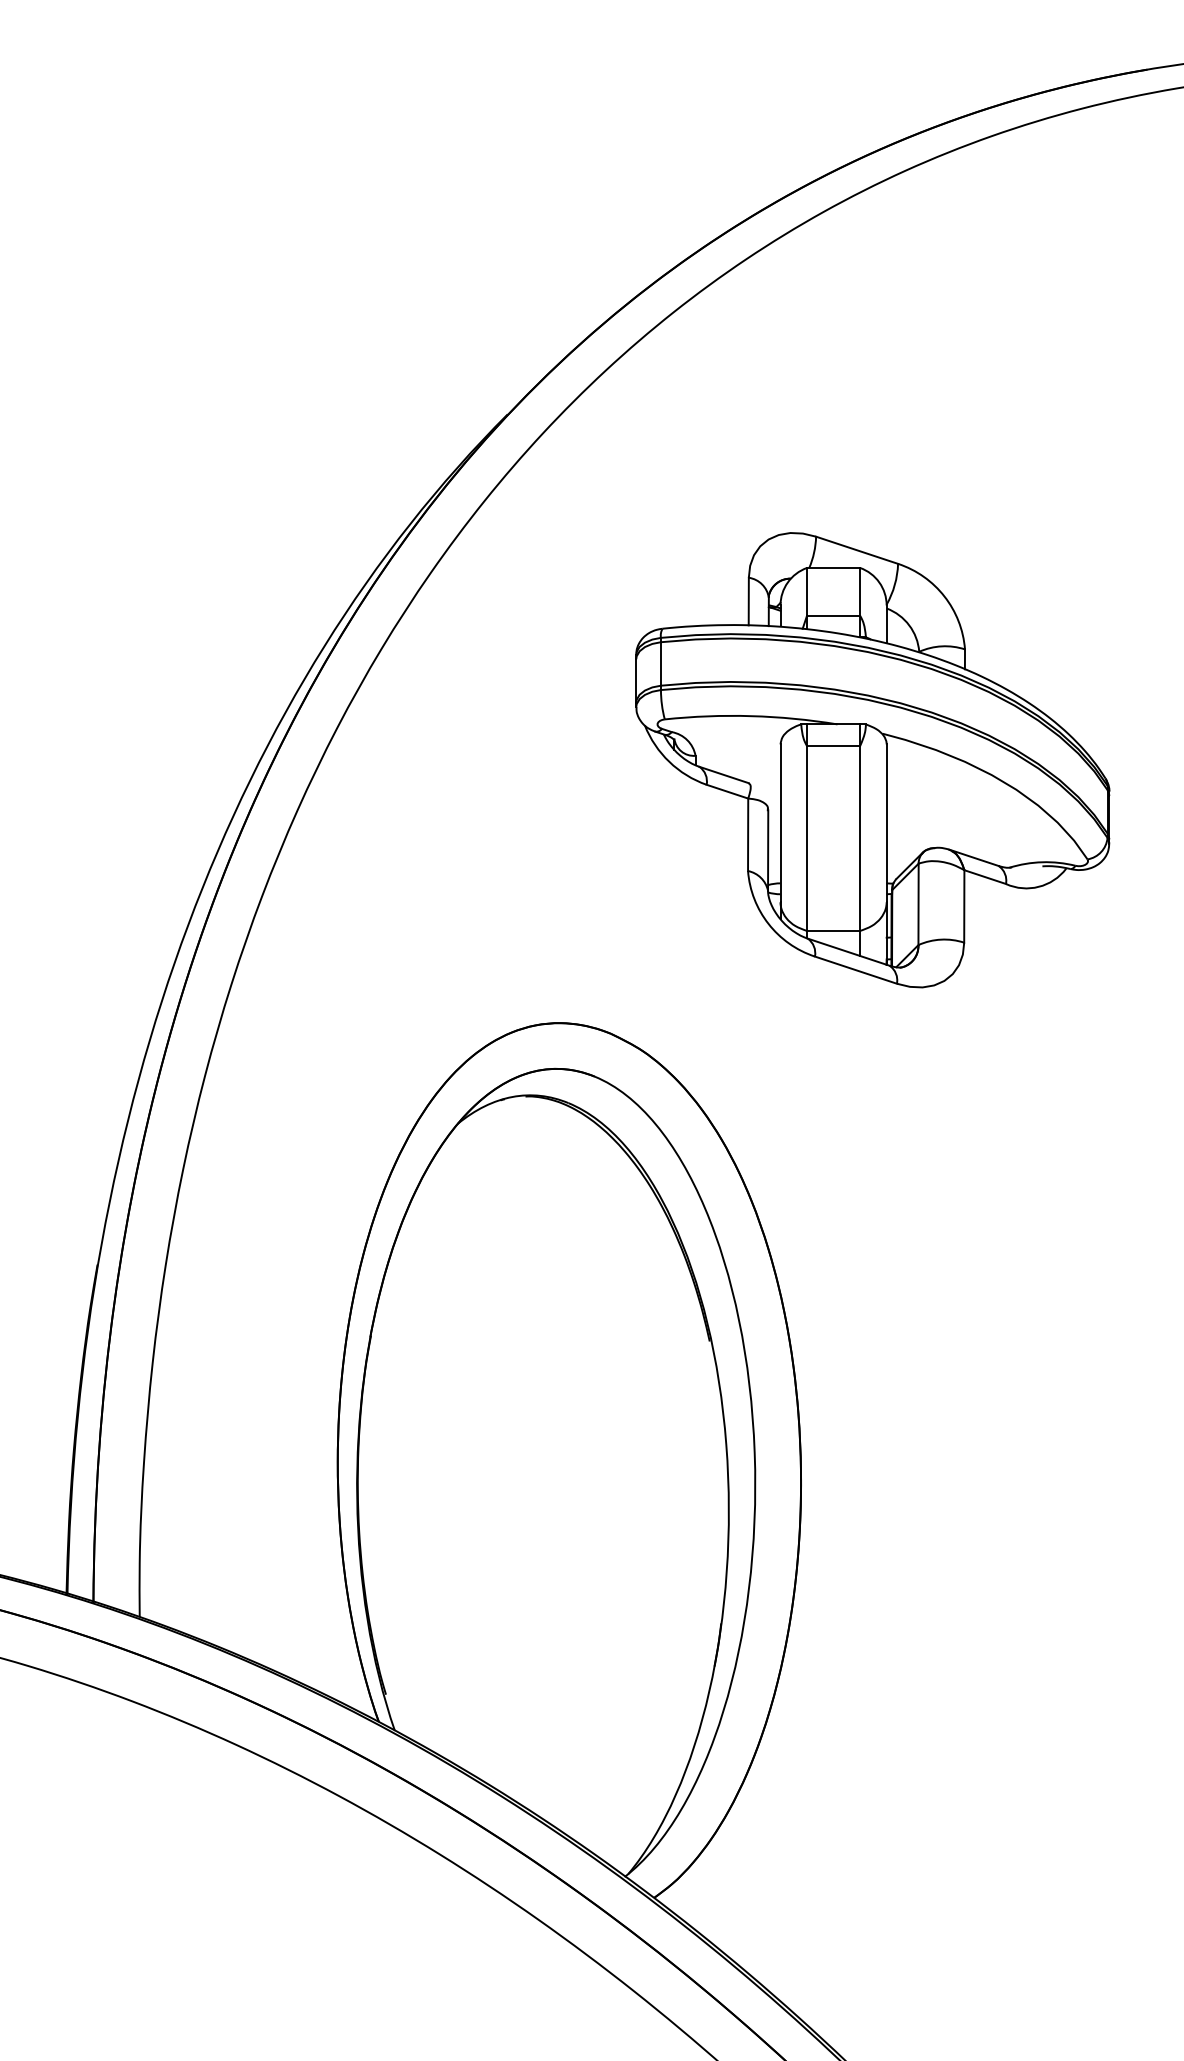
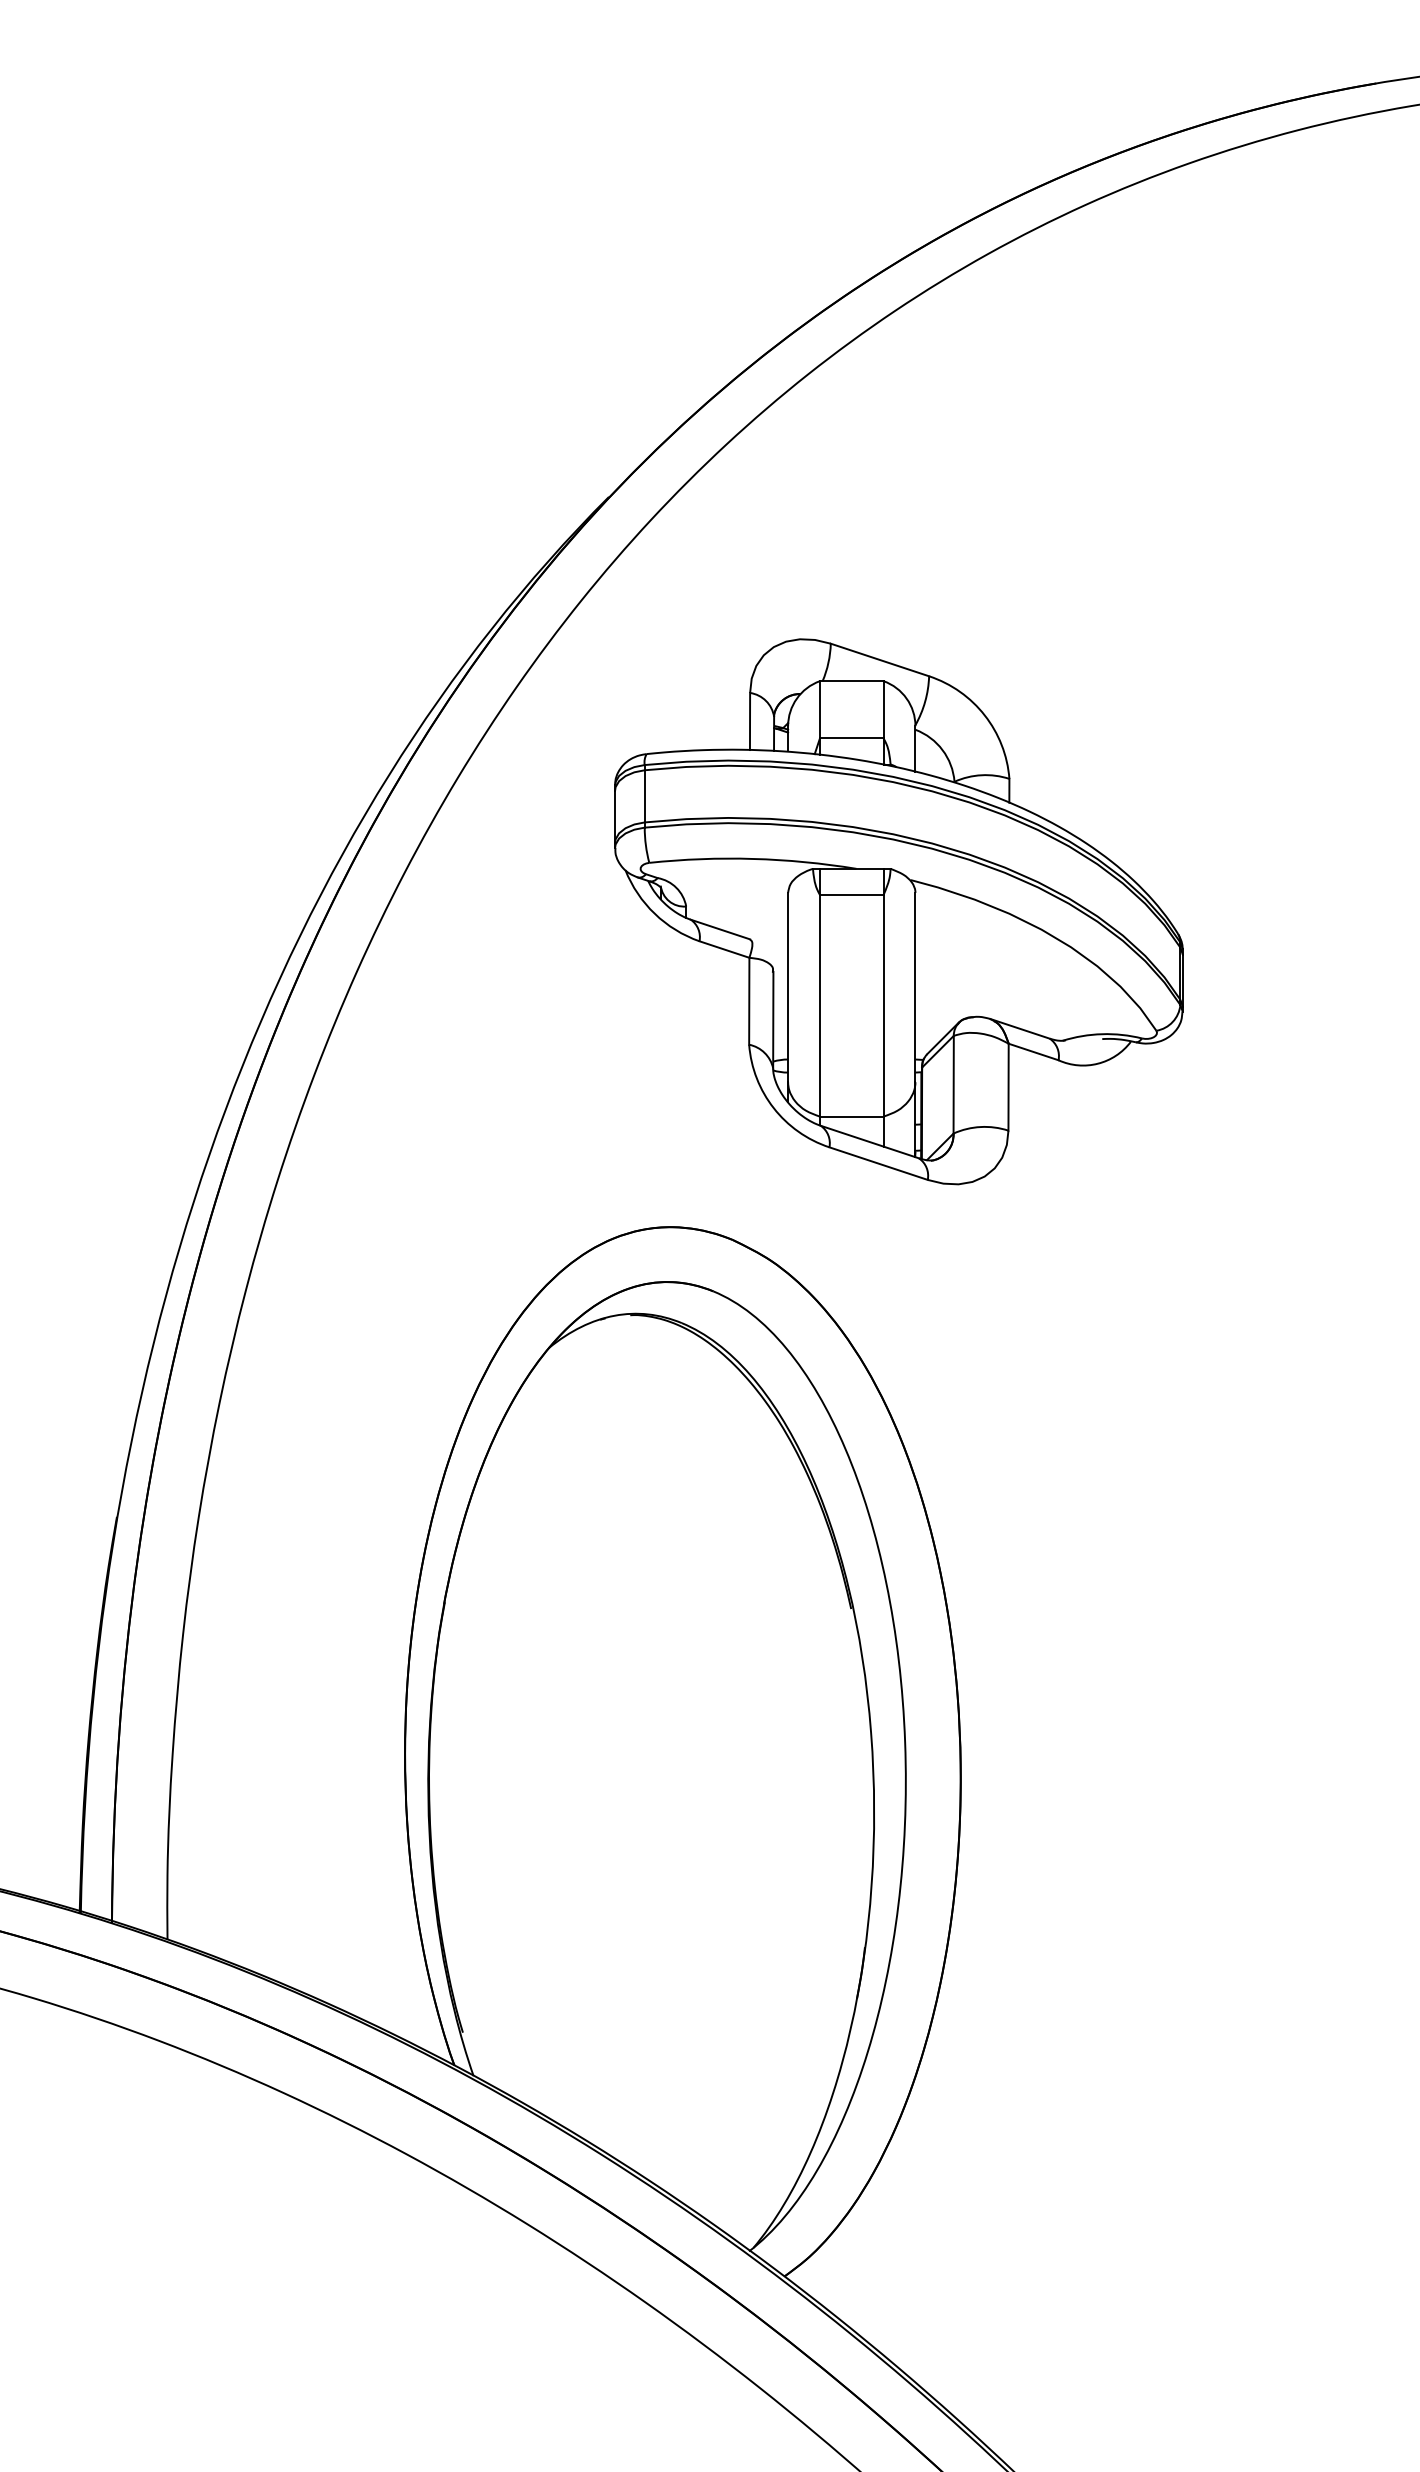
part: (872, 759) -> (898, 911), moved

